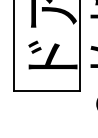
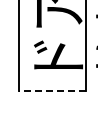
line: (46, 90) -> (52, 90), solid -> dashed

